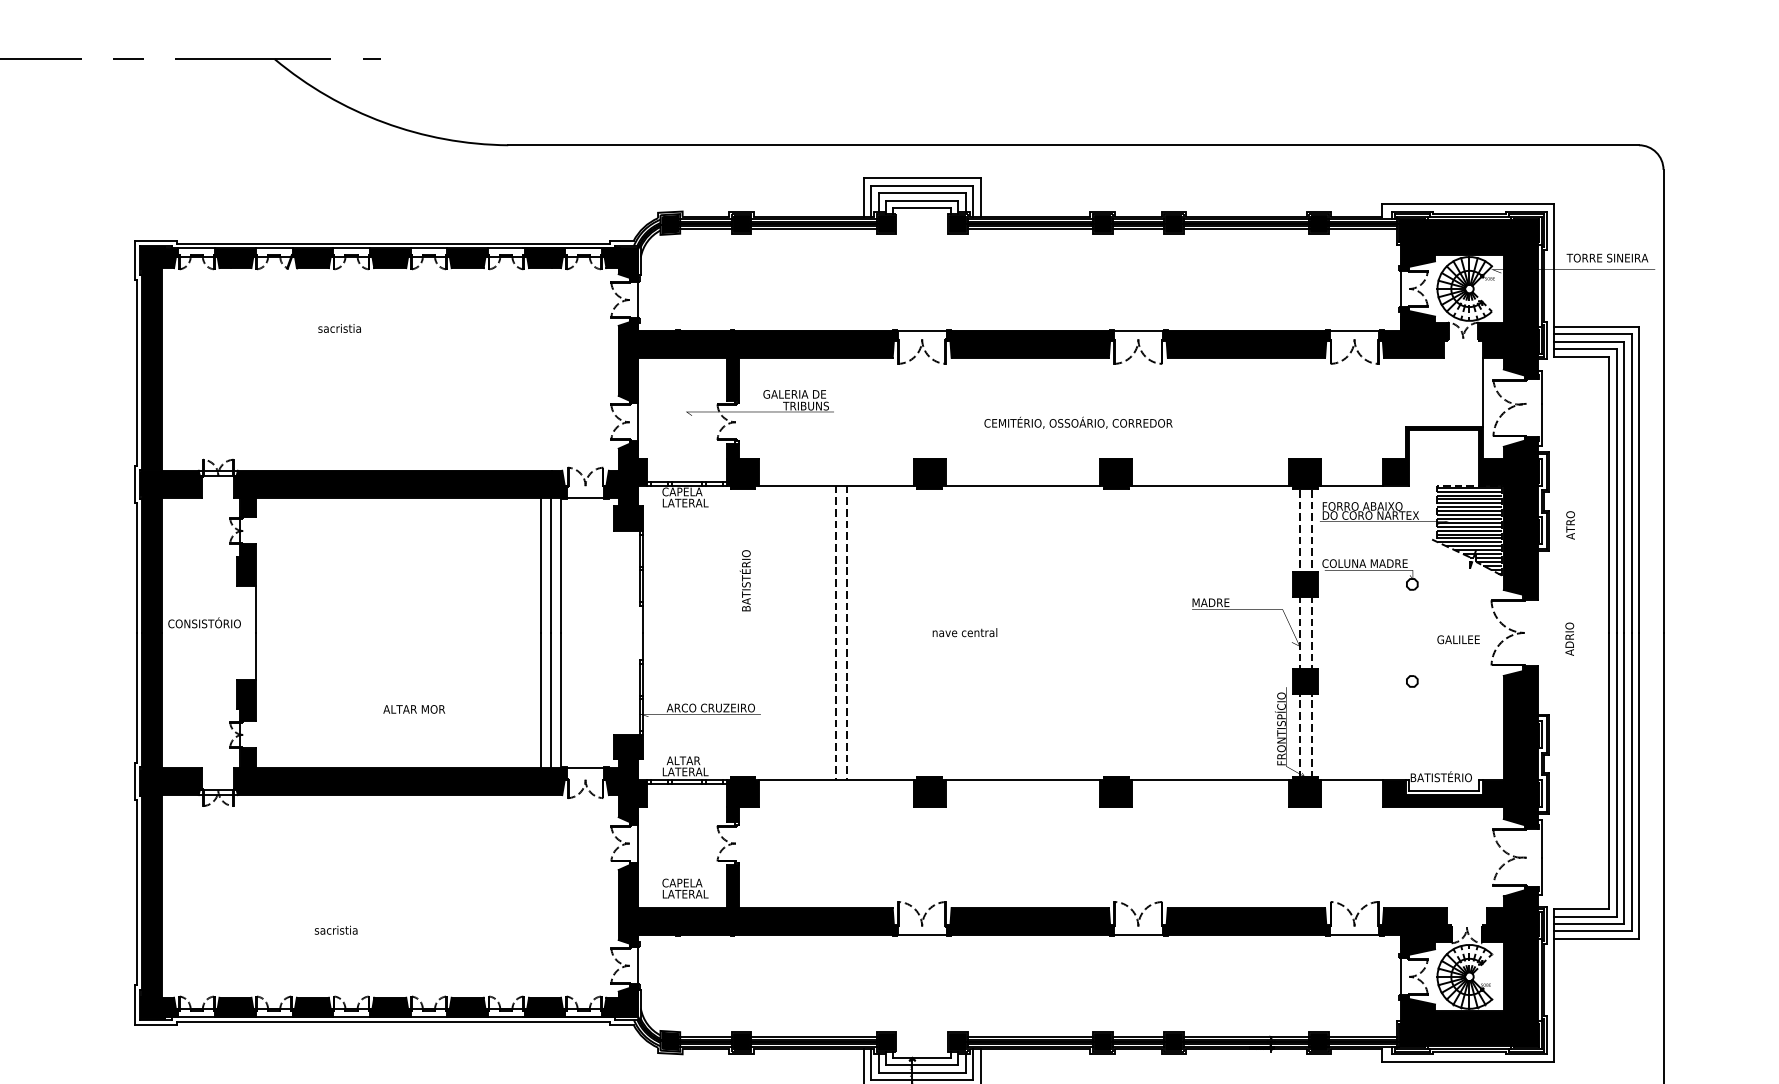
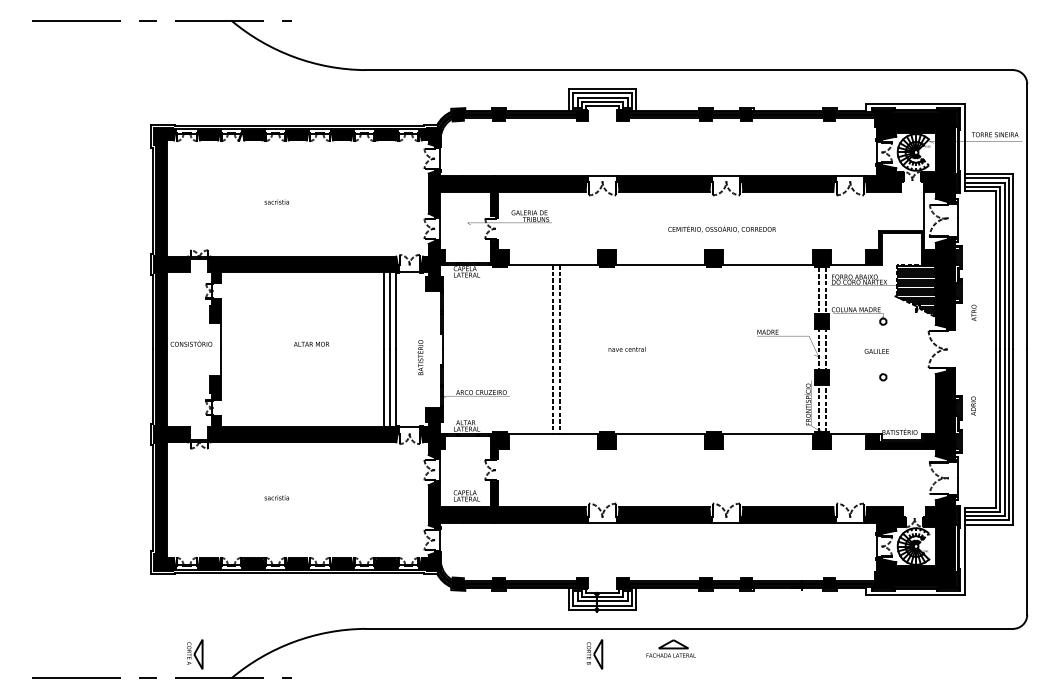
text: (339, 327) -> (276, 201), moved
text: (1077, 421) -> (721, 228), moved
text: (1569, 524) -> (973, 312), moved
text: (745, 580) -> (420, 357), moved
text: (1569, 638) -> (973, 405), moved
text: (1458, 639) -> (876, 351), moved
text: (414, 708) -> (311, 343), moved
text: (335, 929) -> (276, 497), moved

